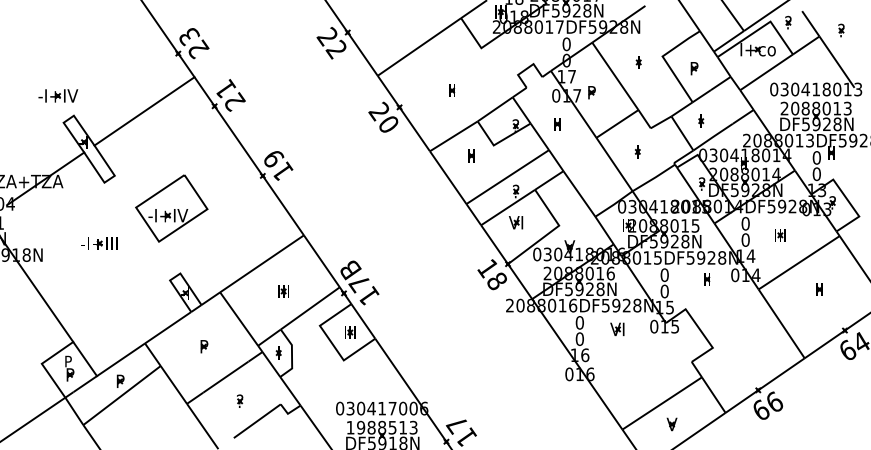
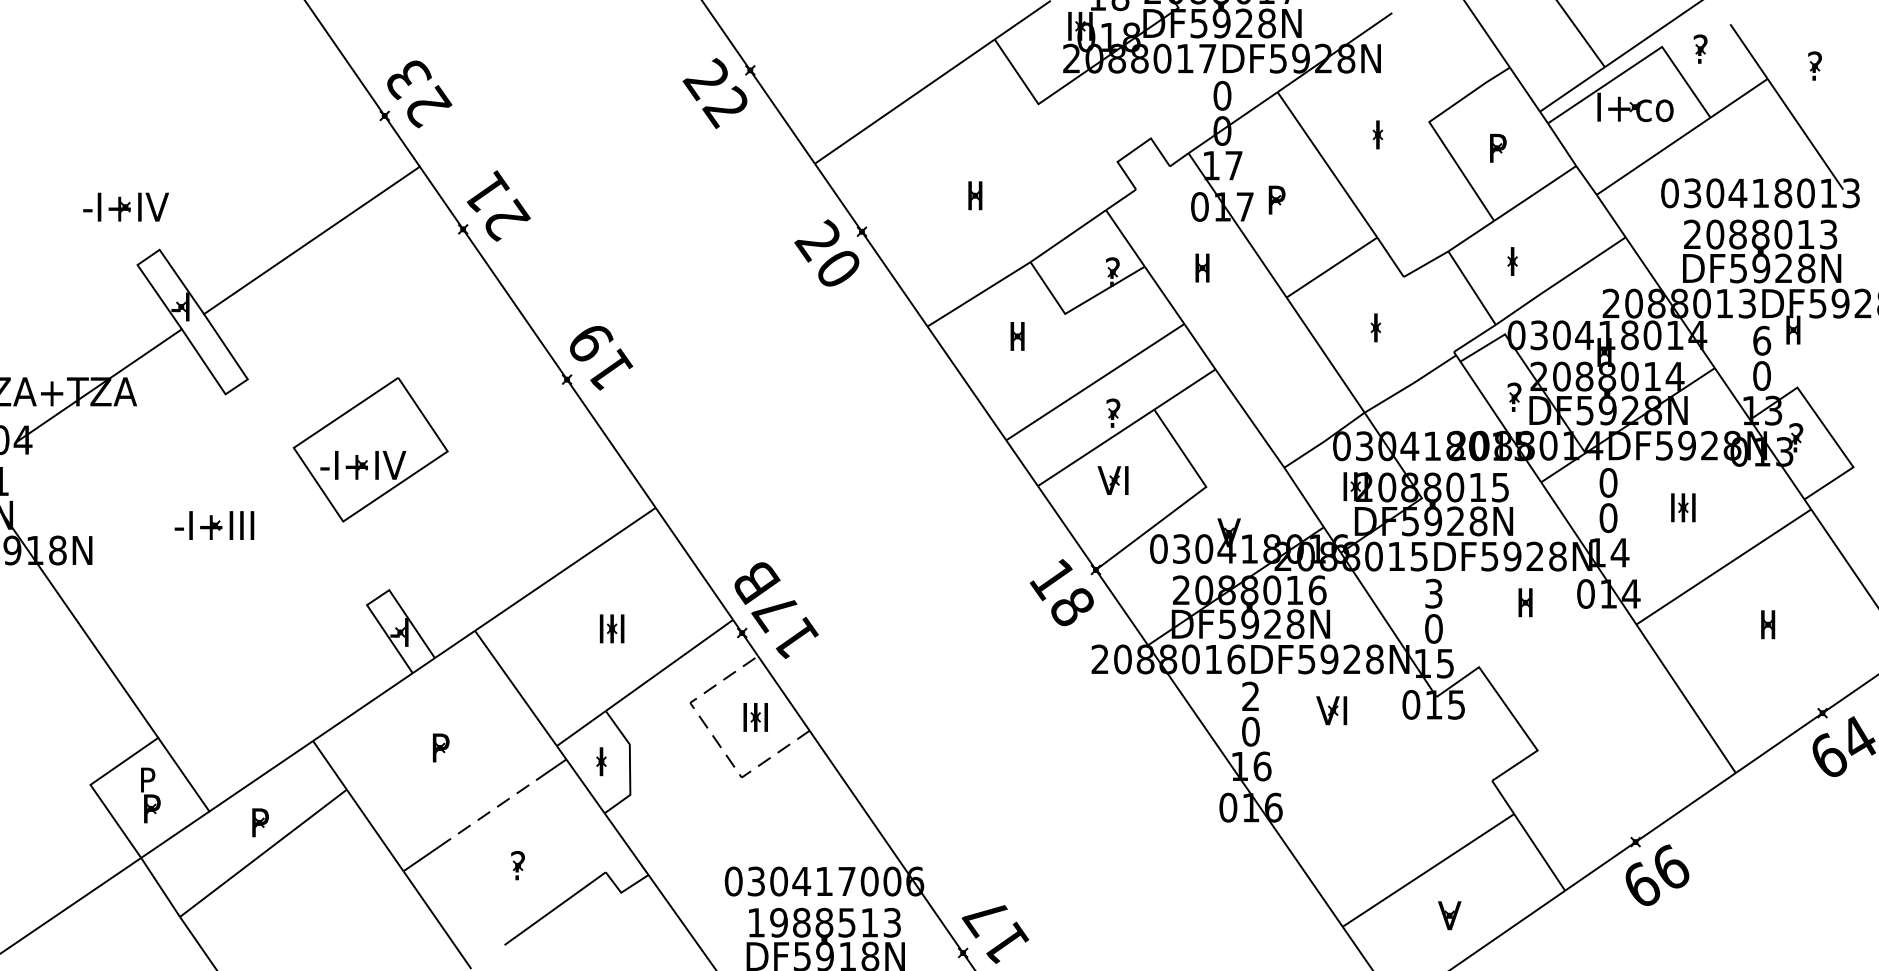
text: (817, 157) -> (1763, 339), 0 -> 6
text: (664, 275) -> (1433, 594), 0 -> 3
text: (579, 322) -> (1250, 695), 0 -> 2
line: (331, 342) -> (715, 738), solid -> dashed
line: (225, 377) -> (486, 814), solid -> dashed

